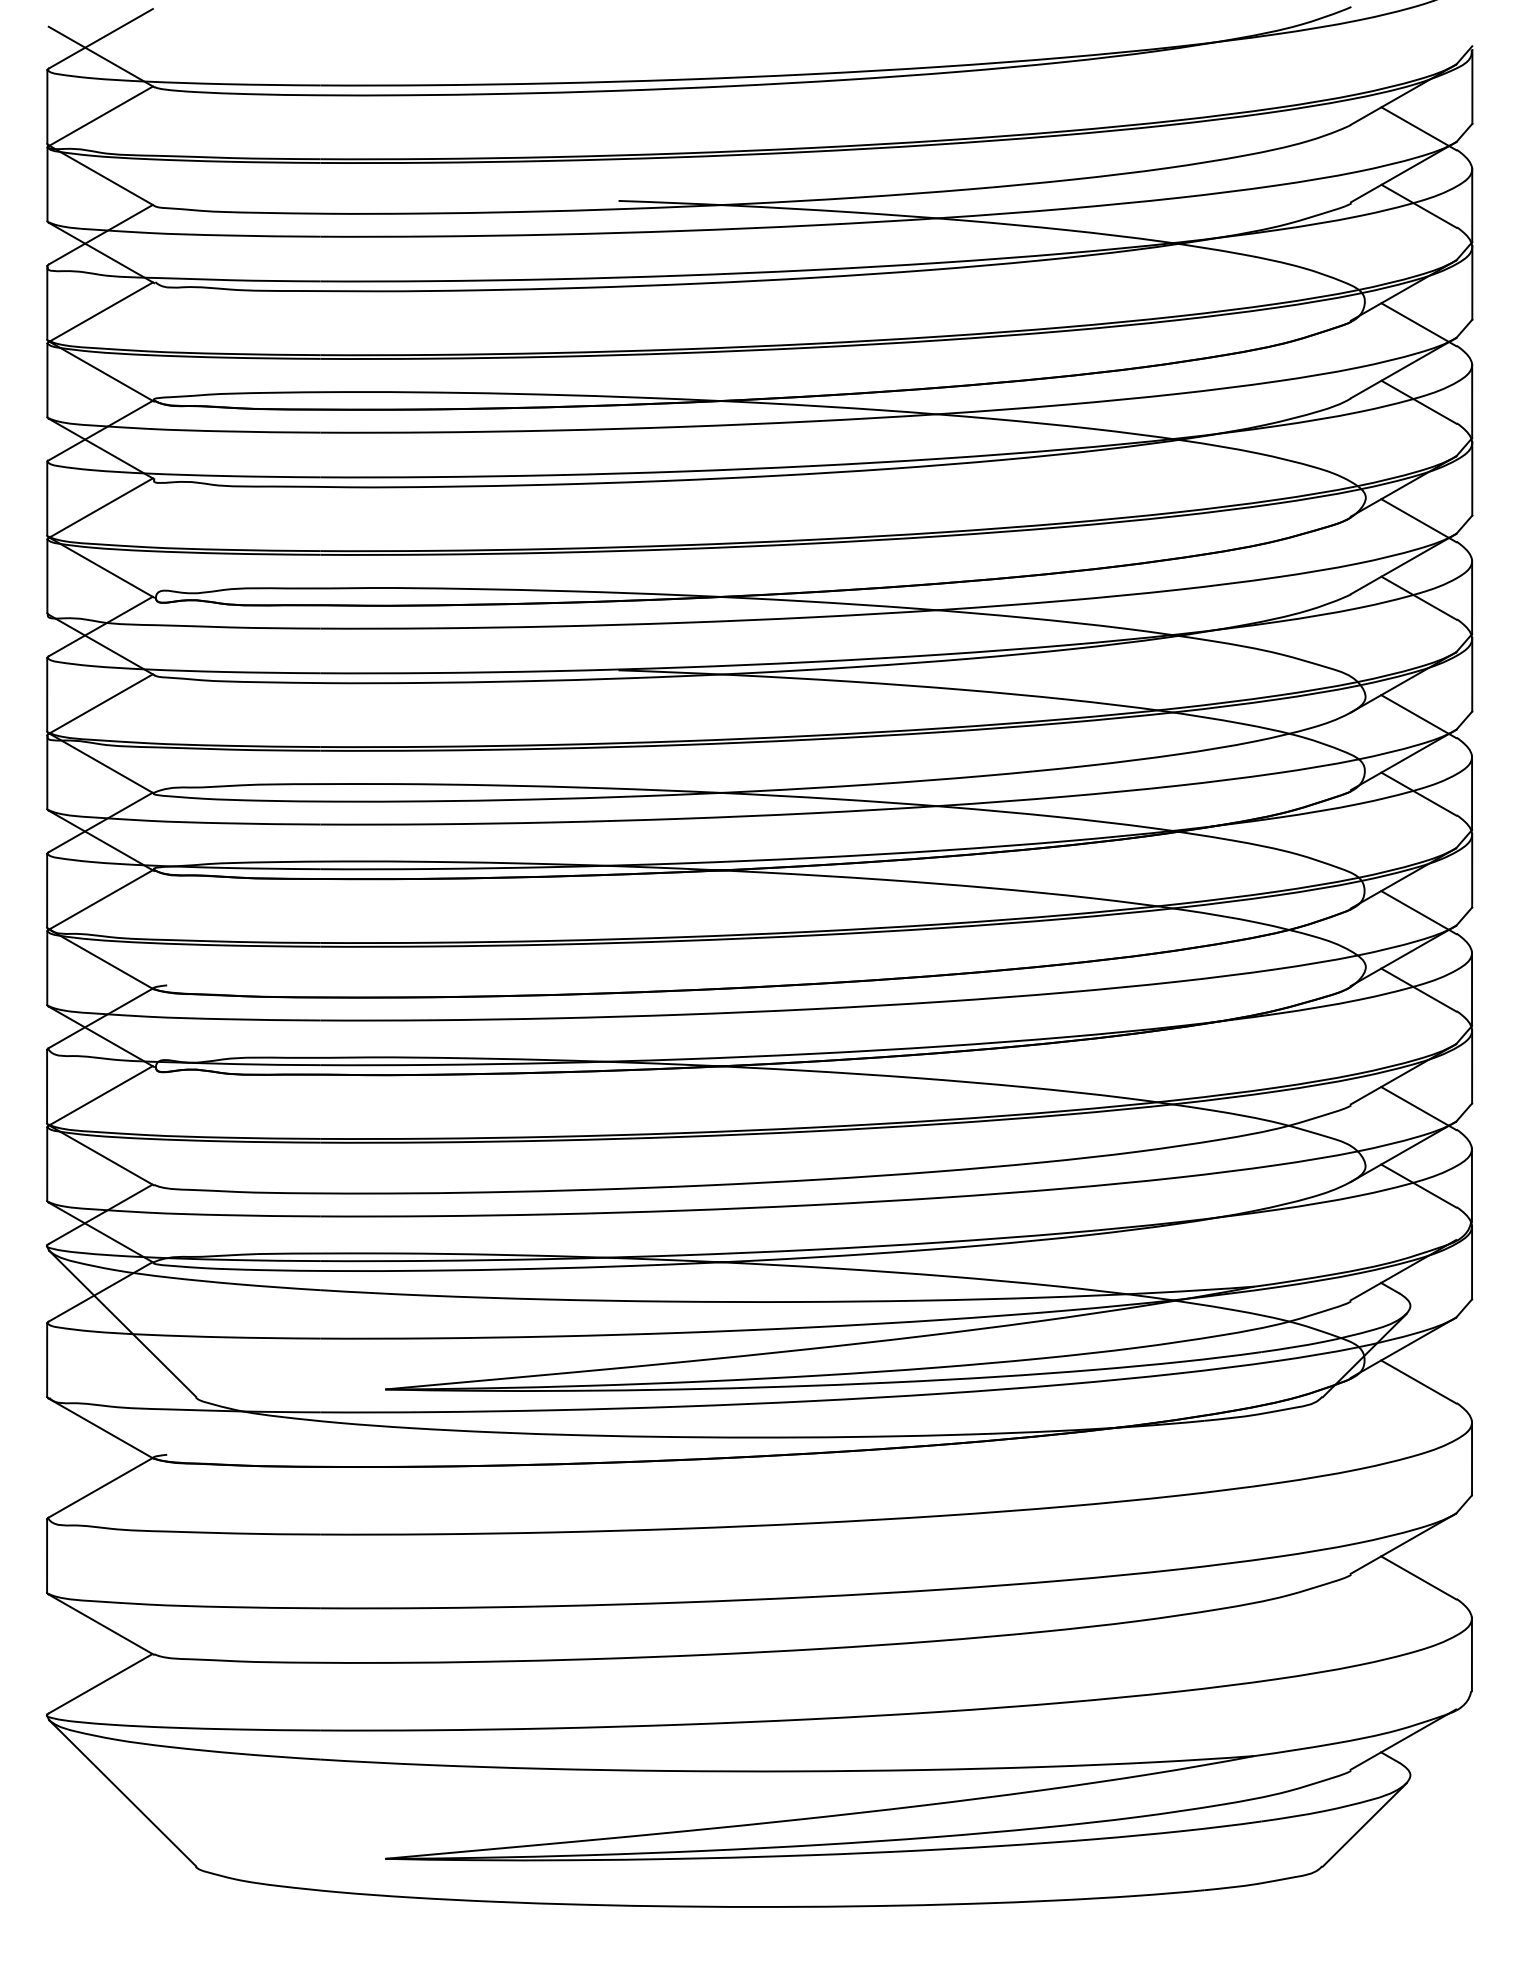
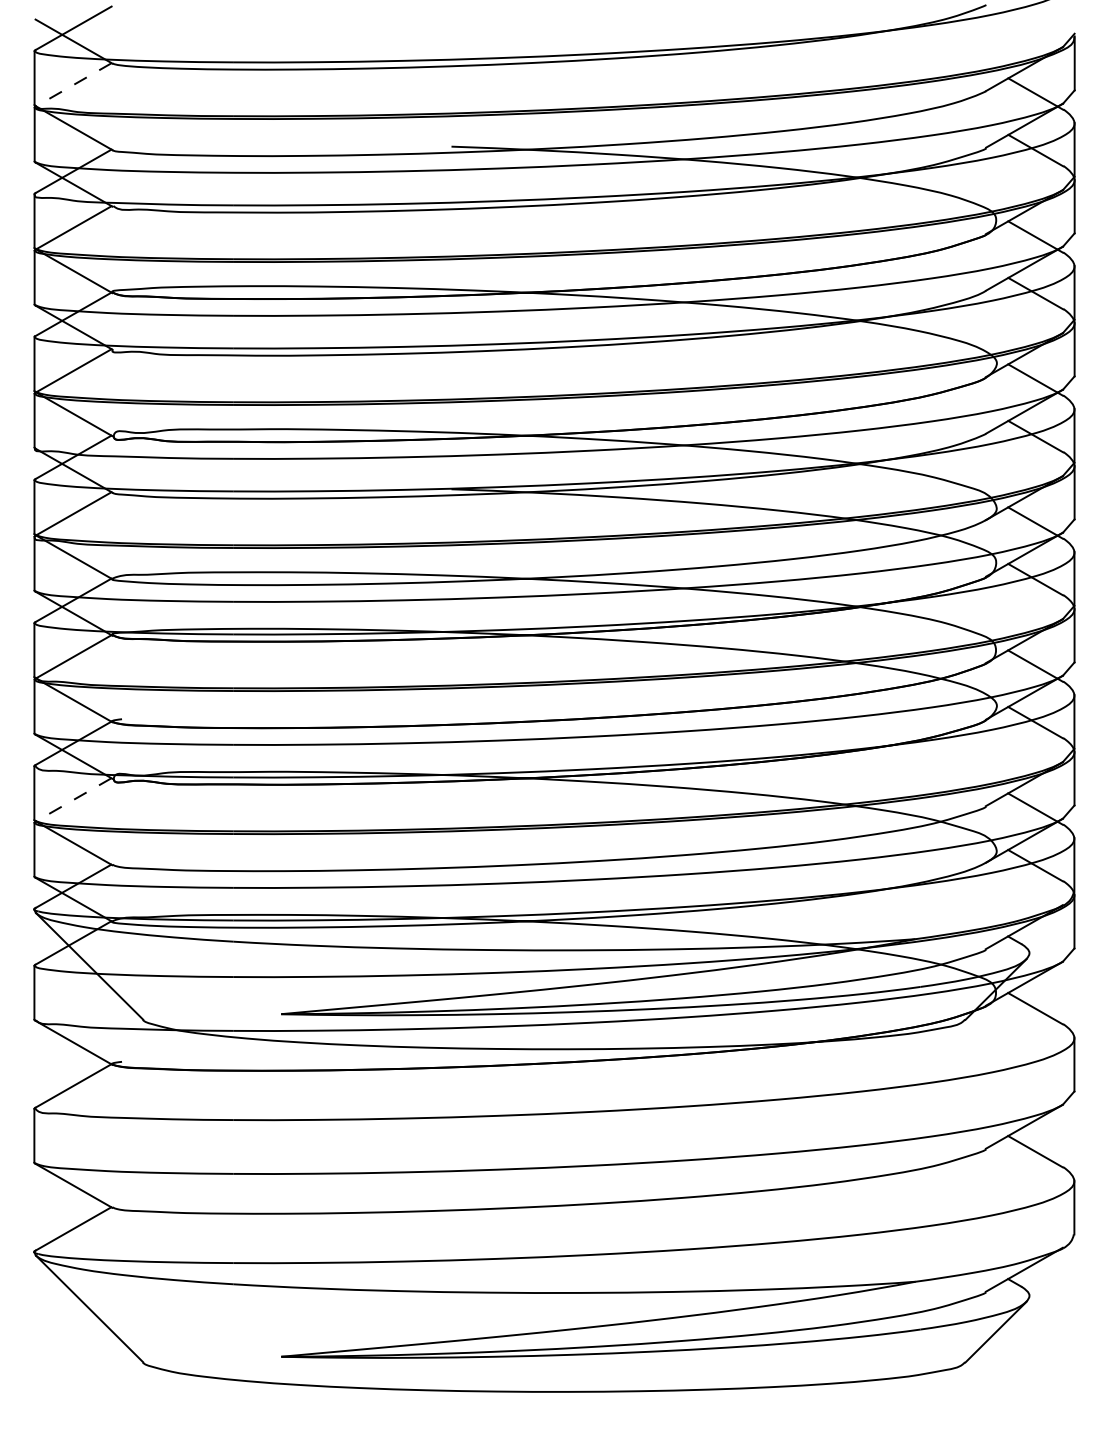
line: (100, 116) -> (73, 85), solid -> dashed
line: (100, 1096) -> (73, 800), solid -> dashed

